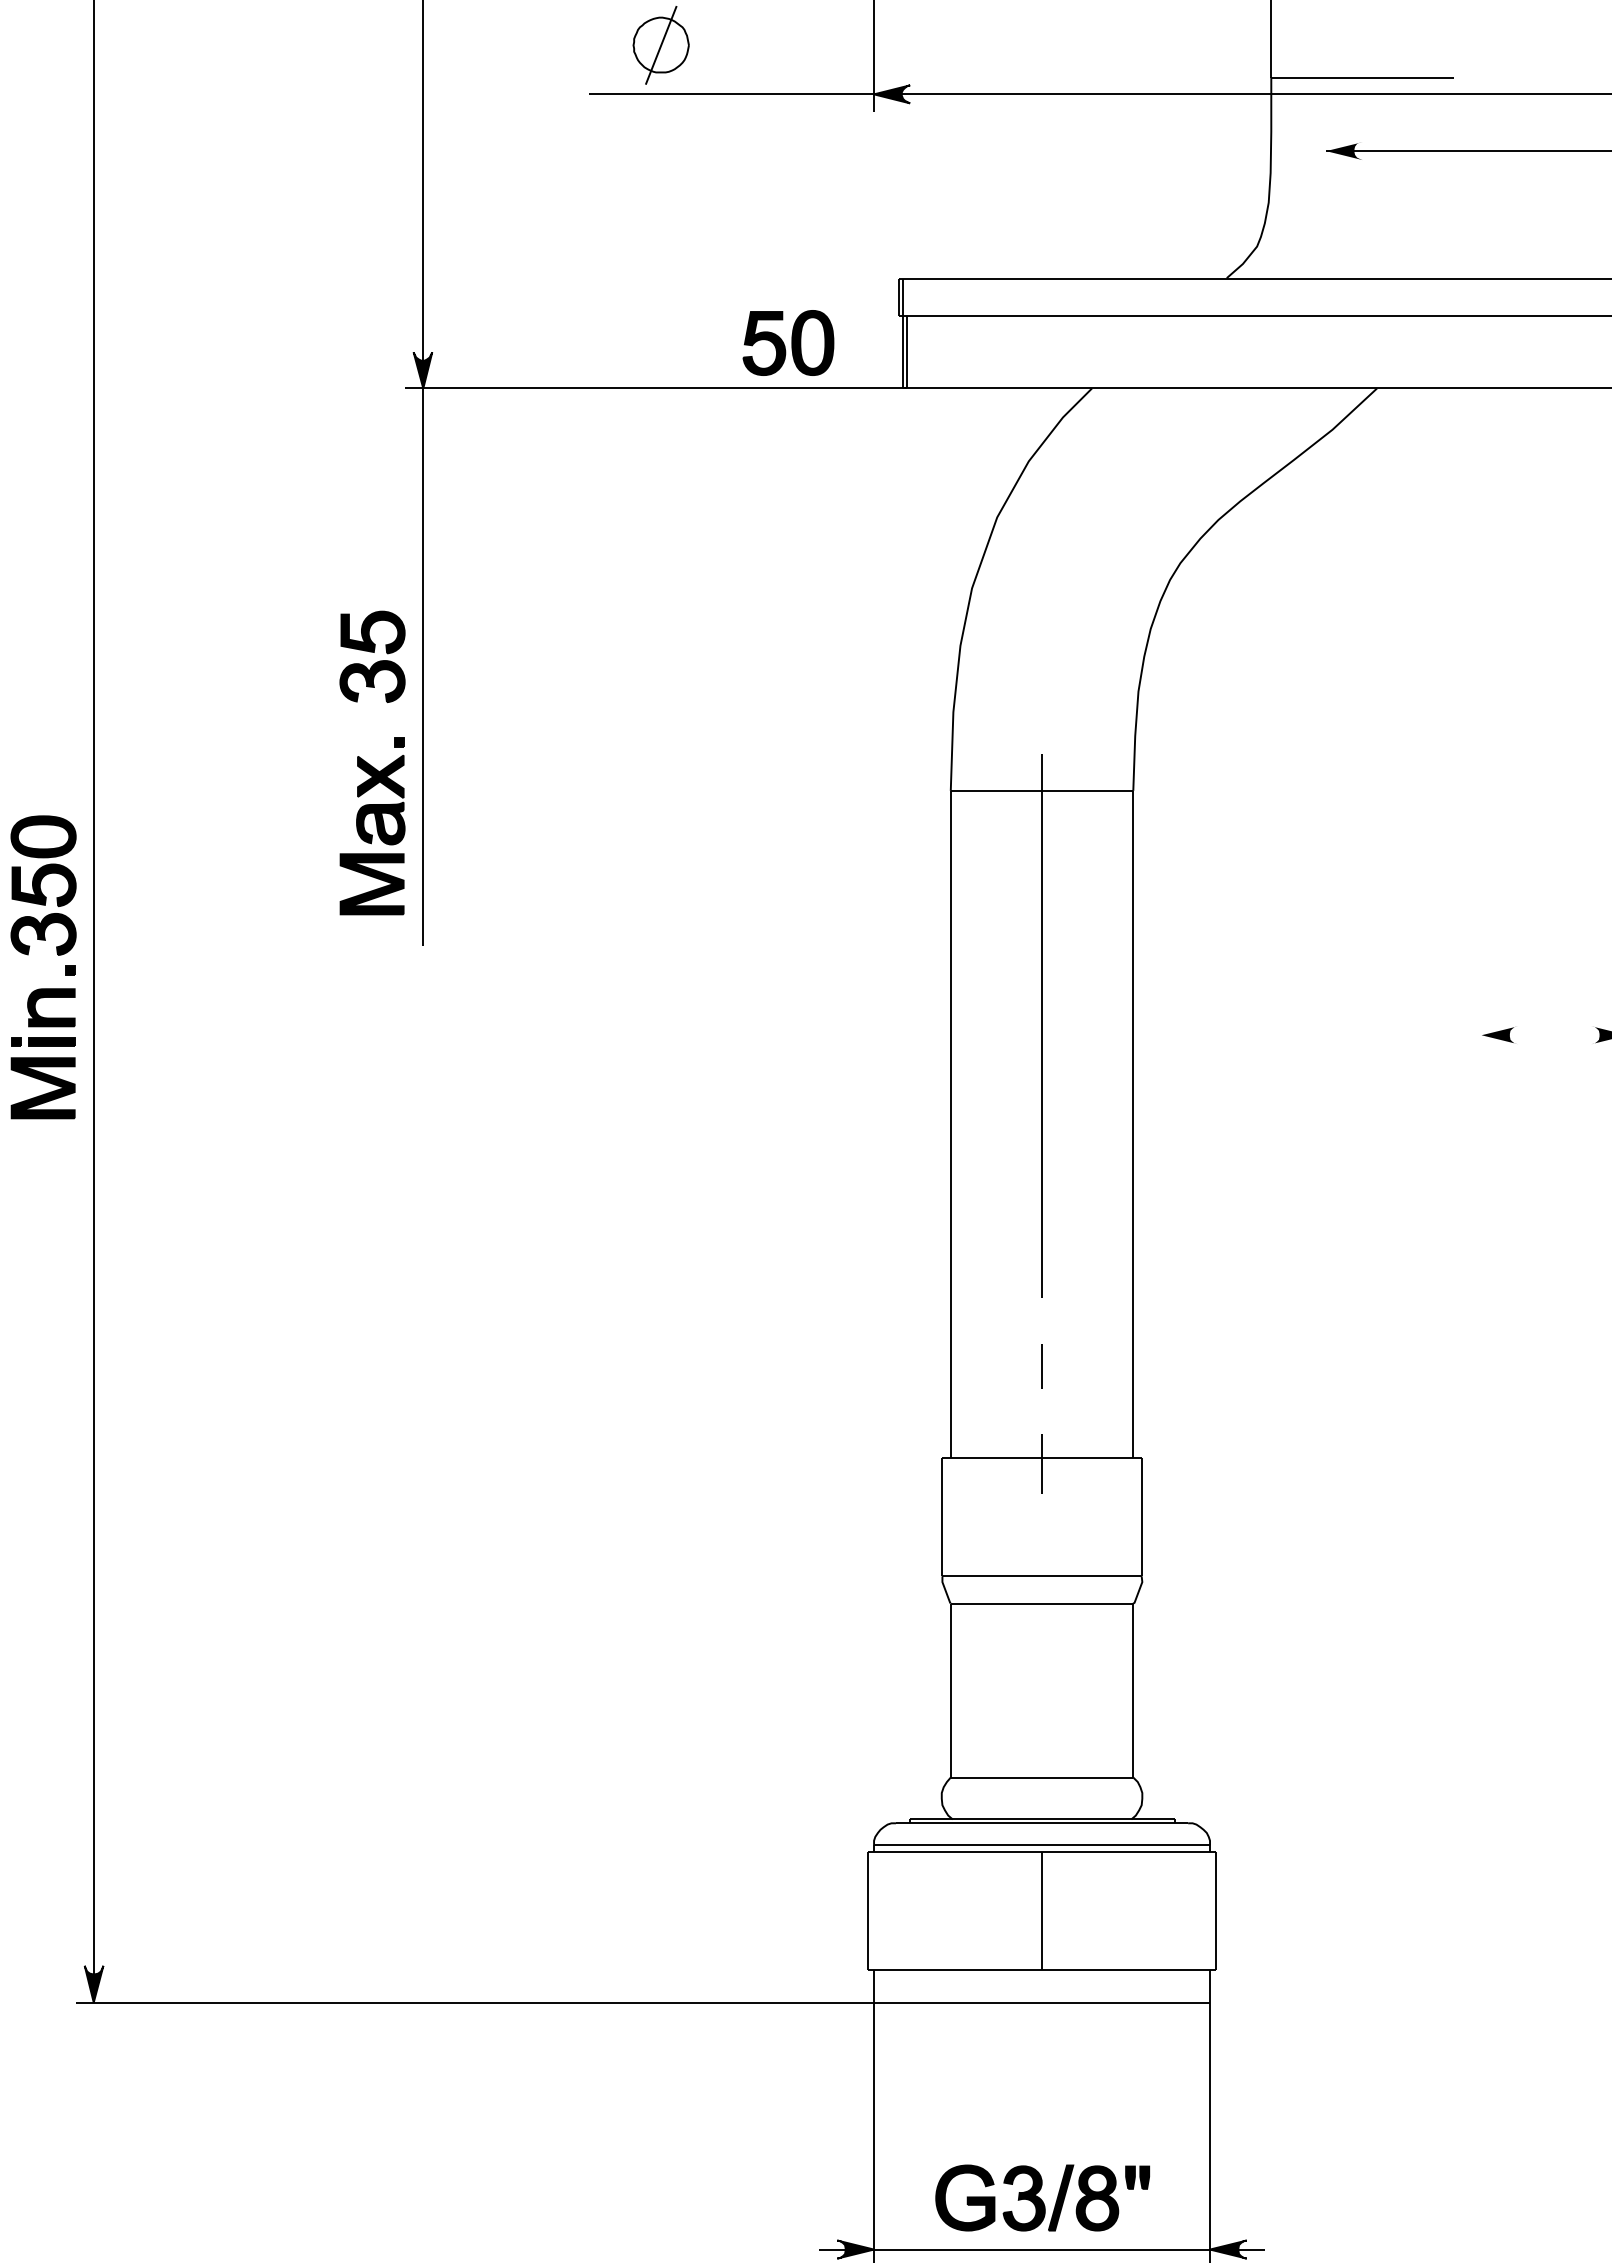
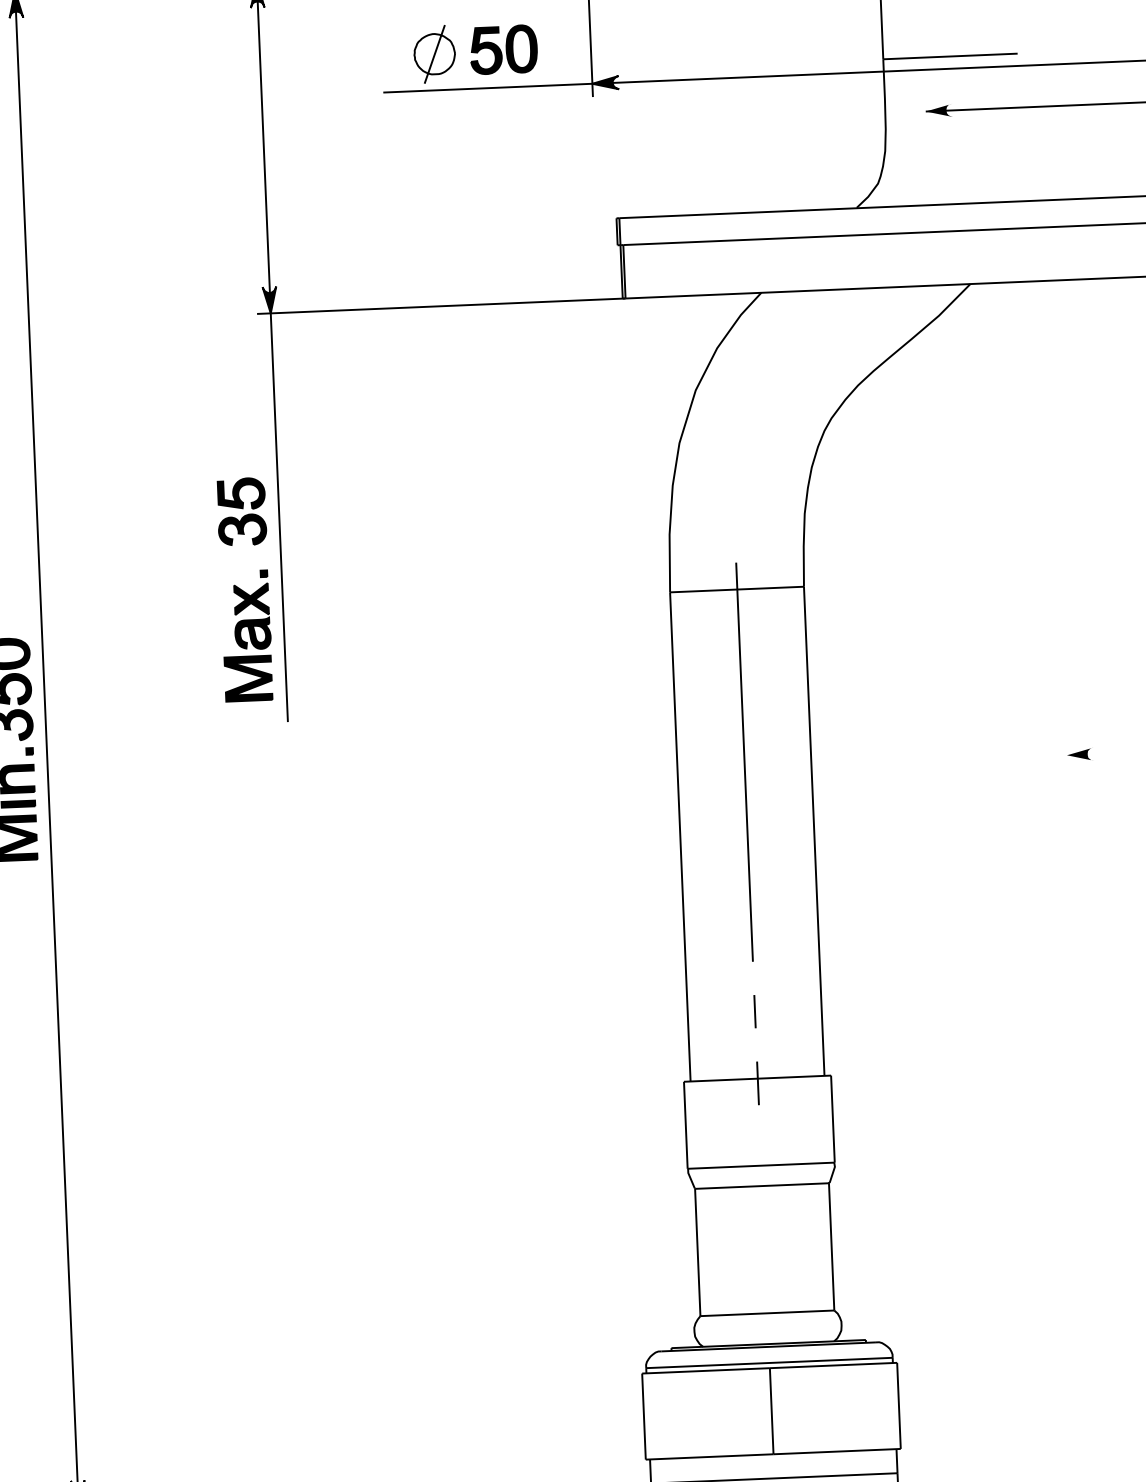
part: (788, 342) -> (503, 49), moved

